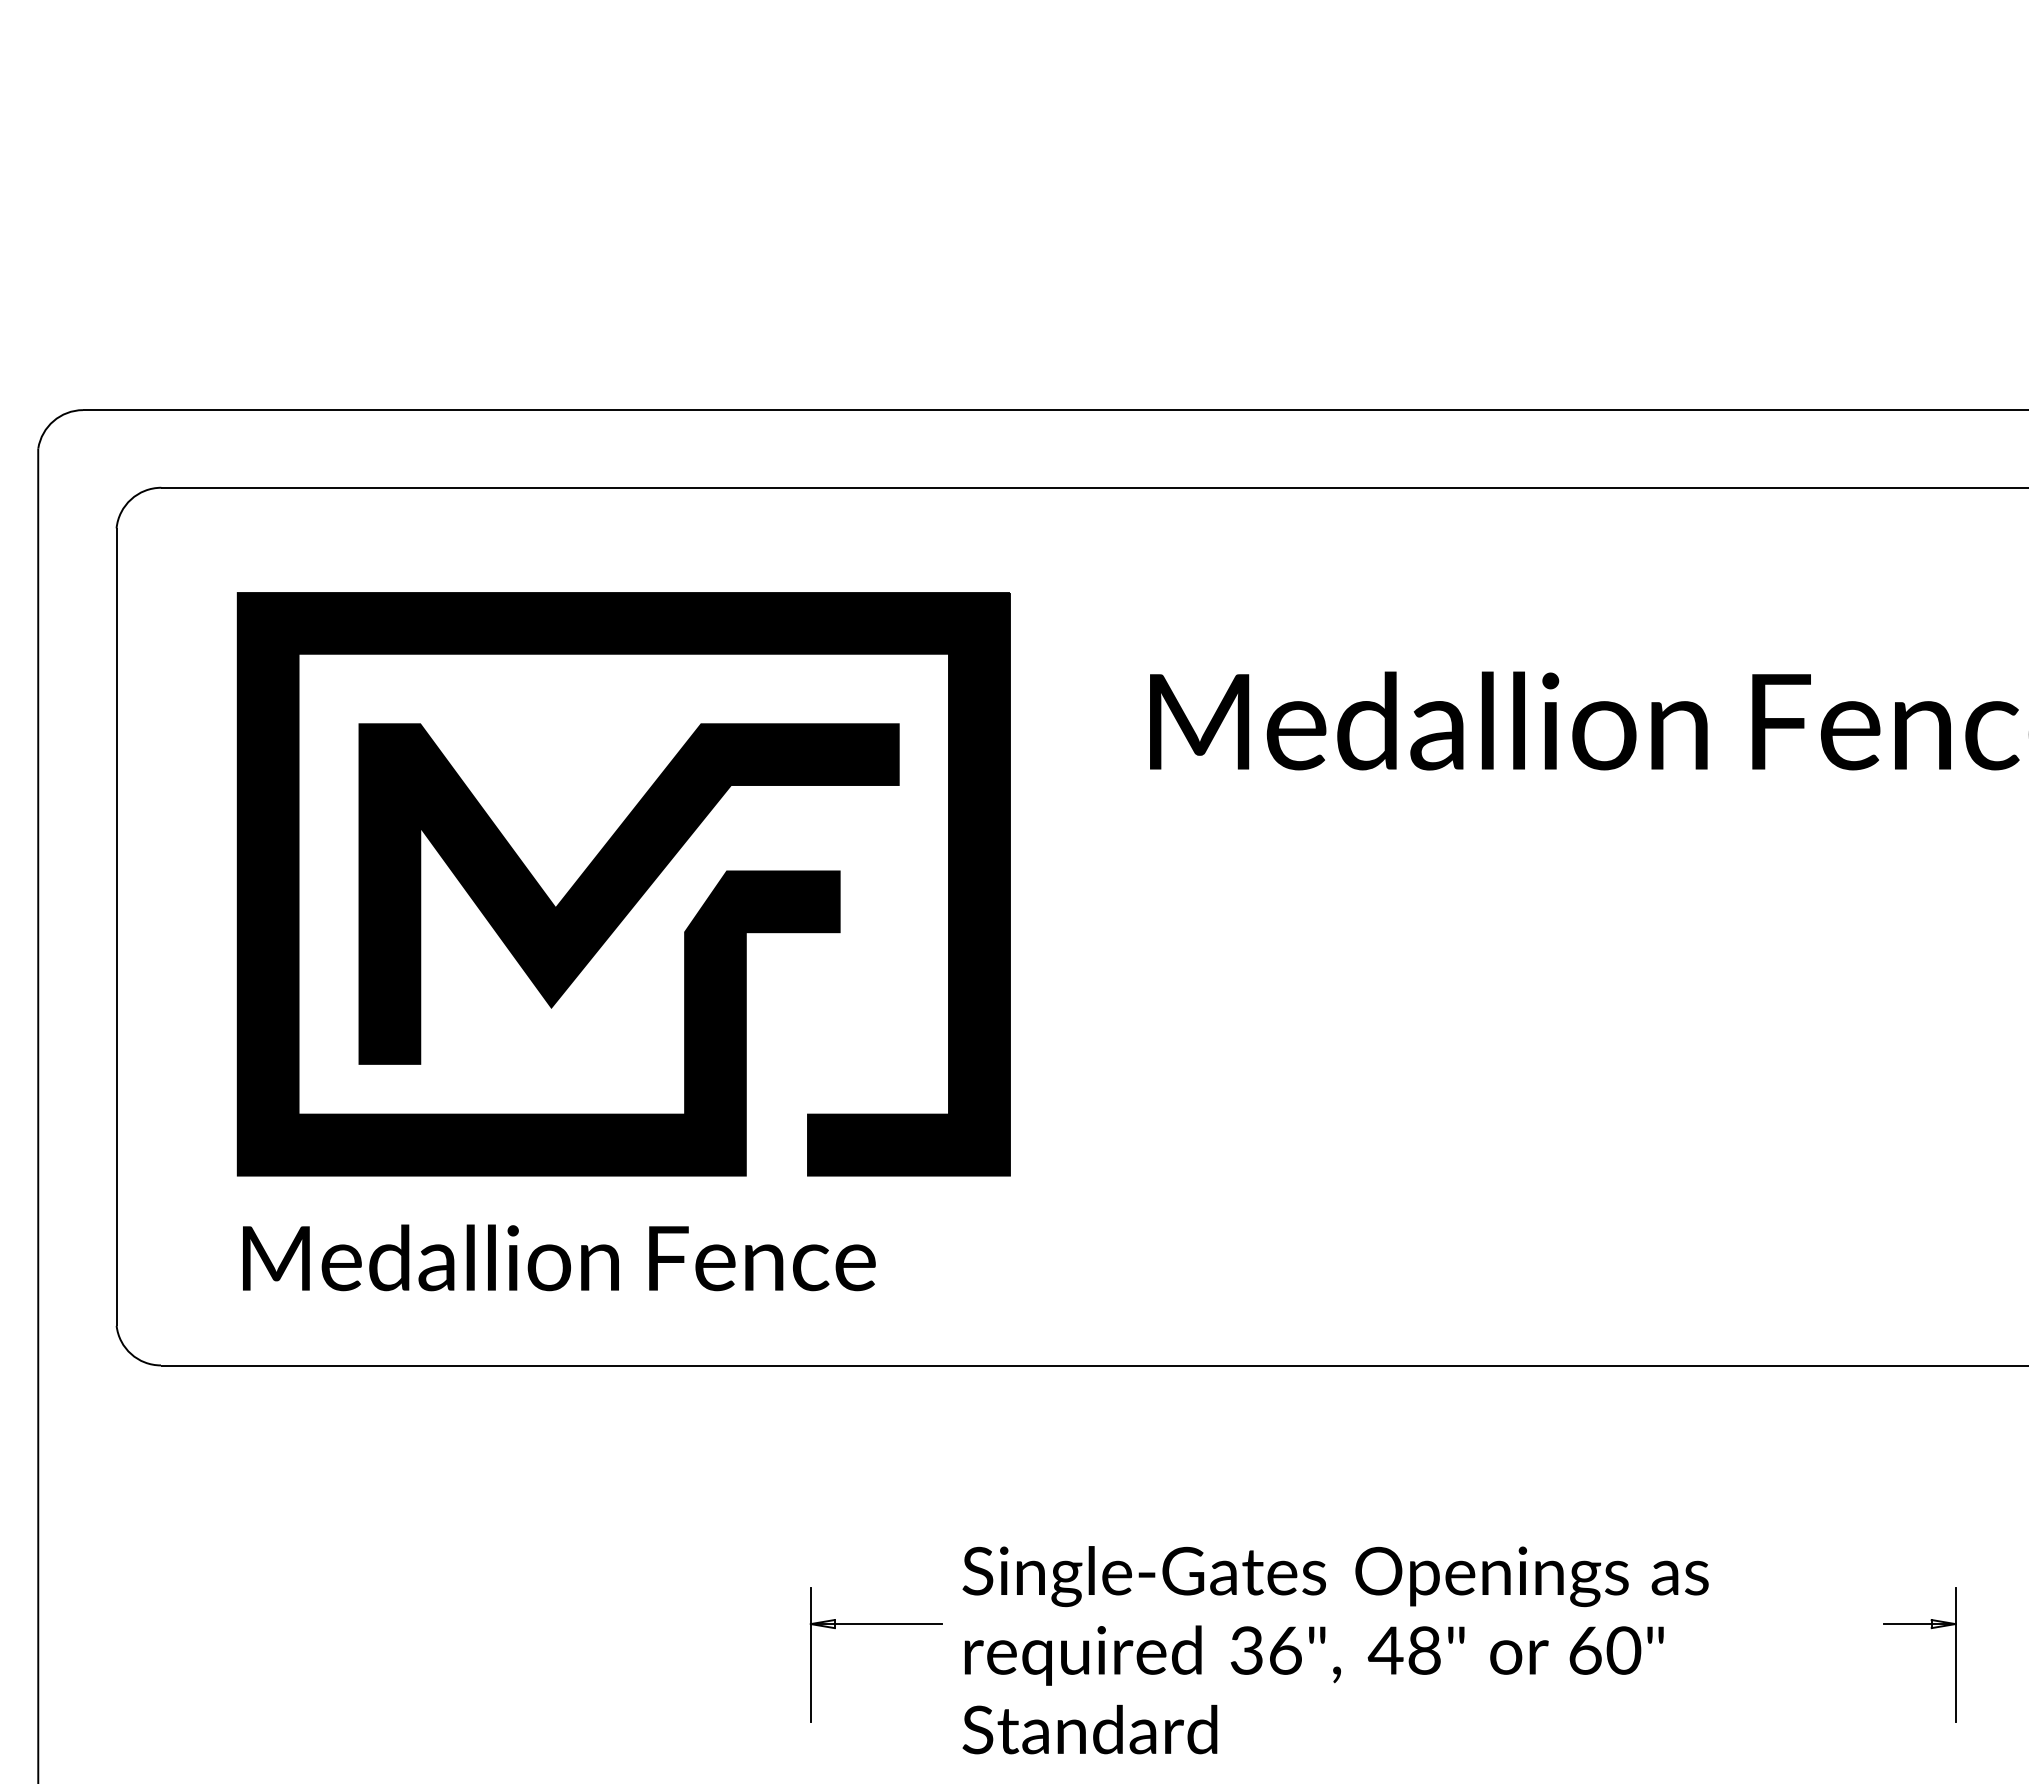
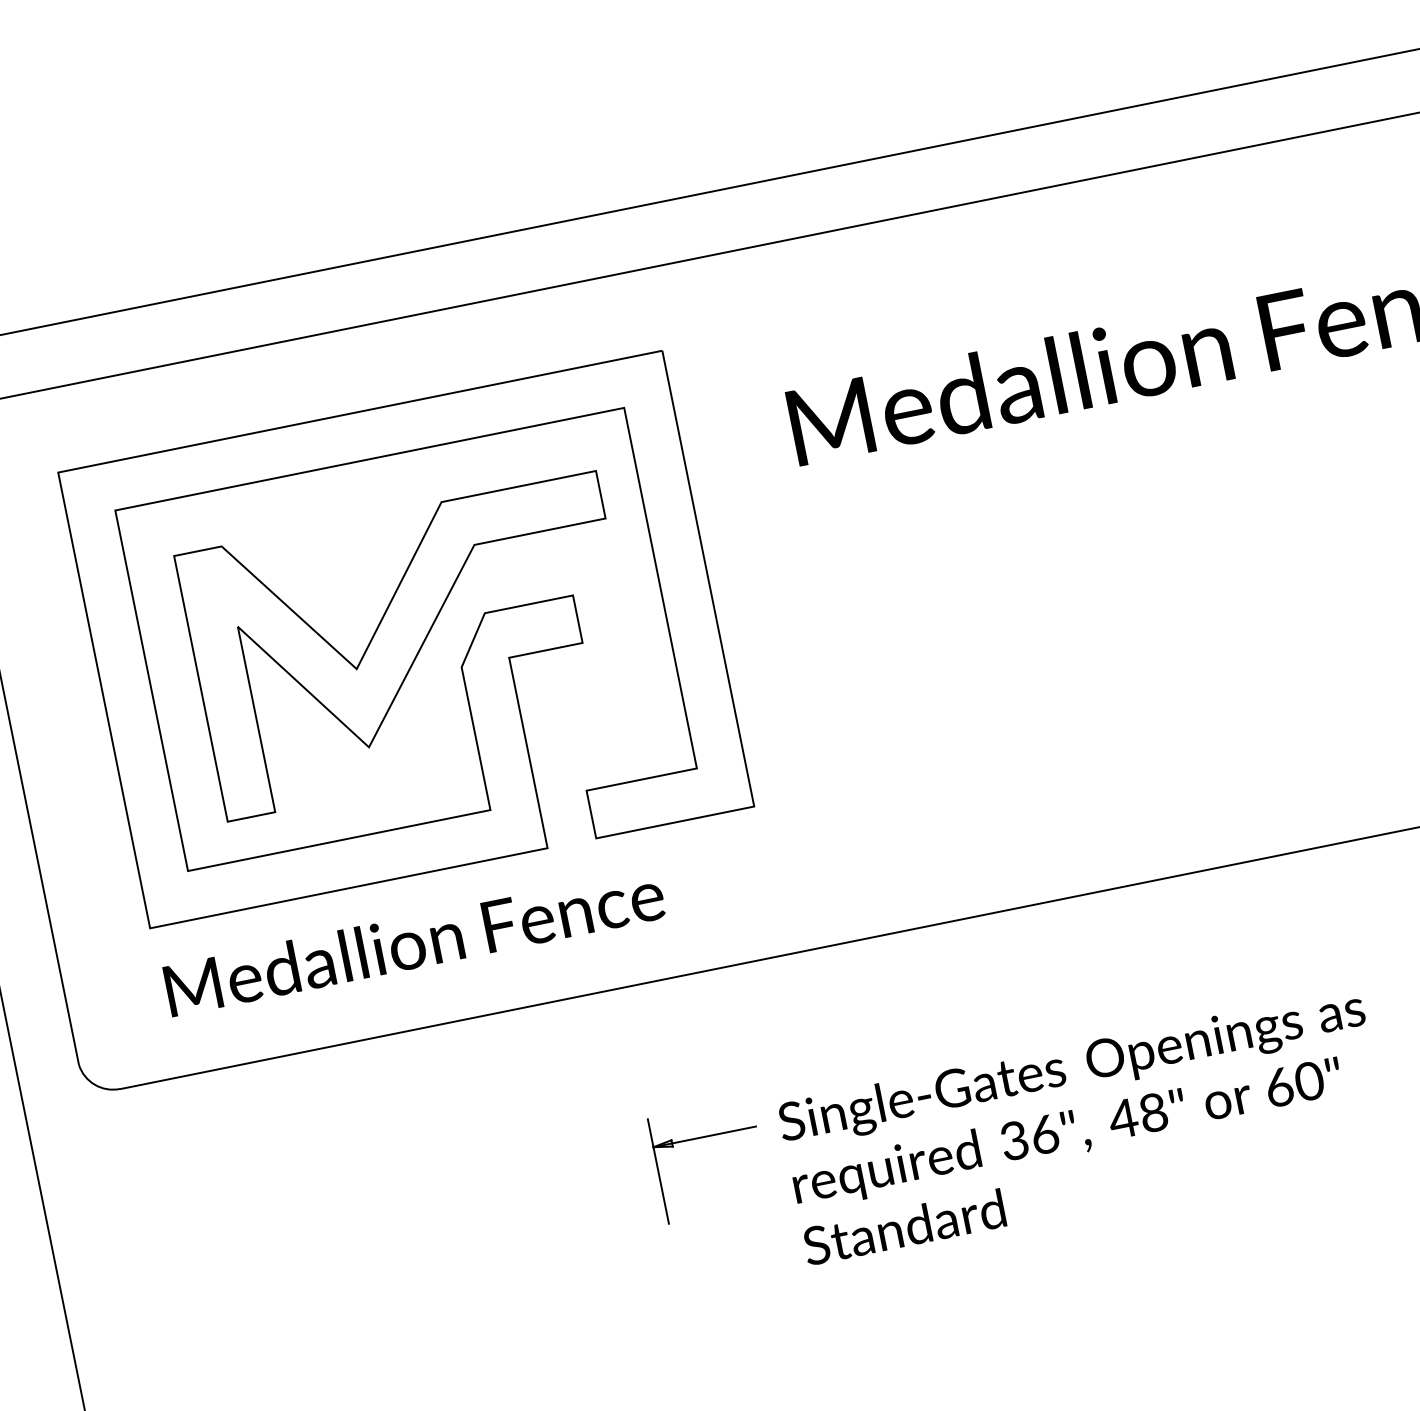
fill: (623, 884) -> (405, 639), removed
fill: (628, 893) -> (411, 646), removed
part: (875, 1624) -> (704, 1137), moved

